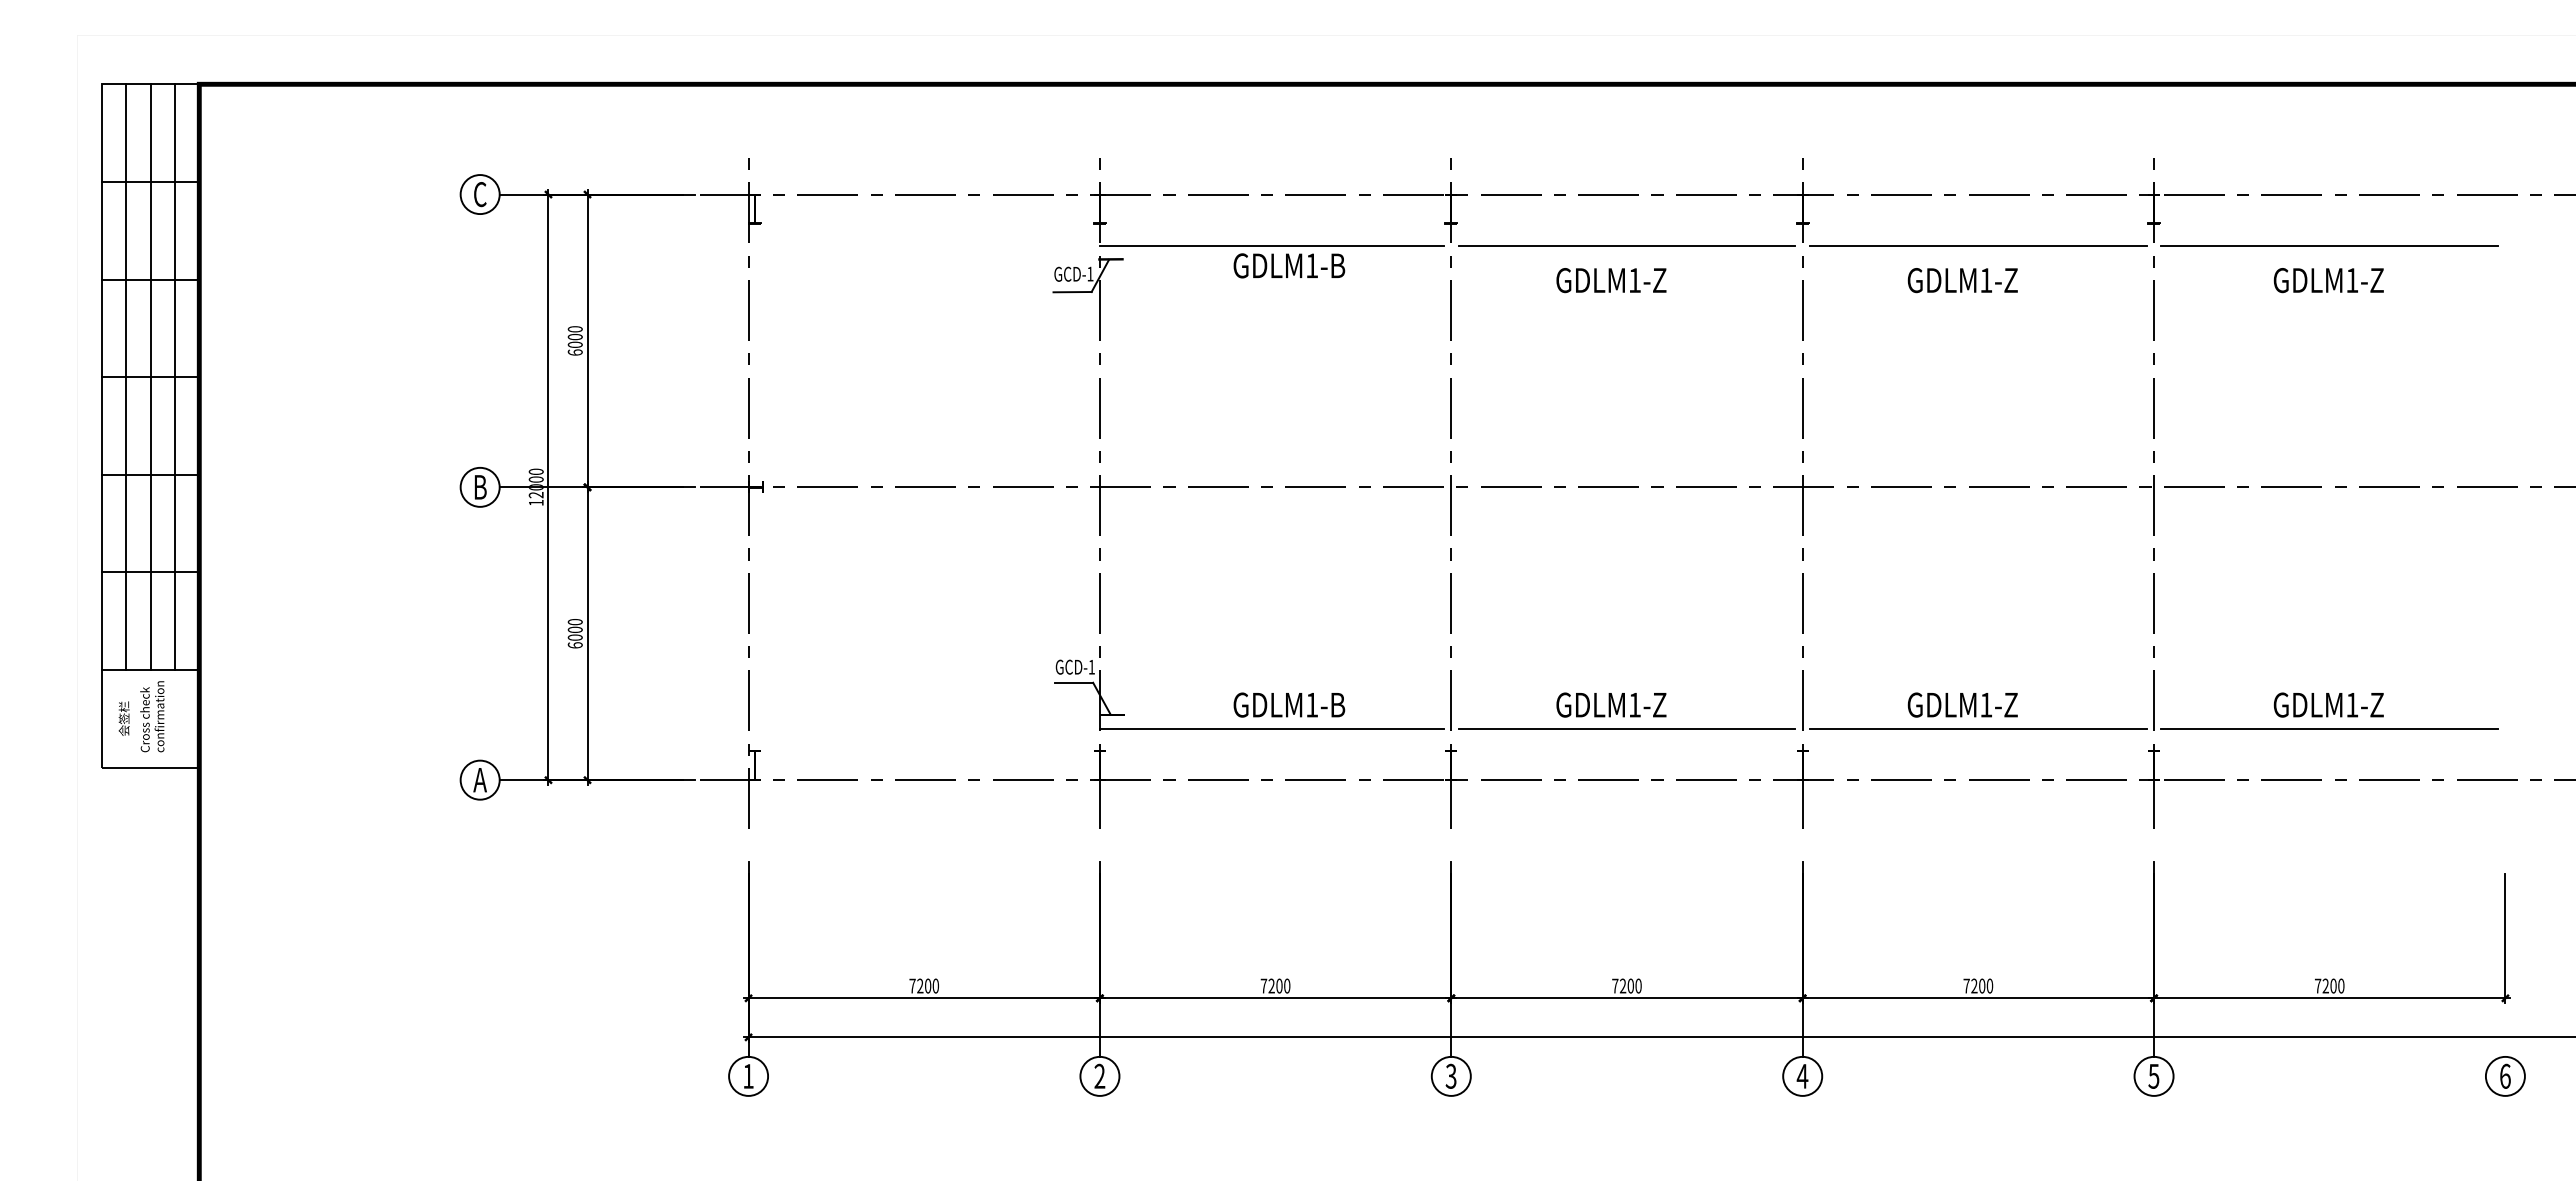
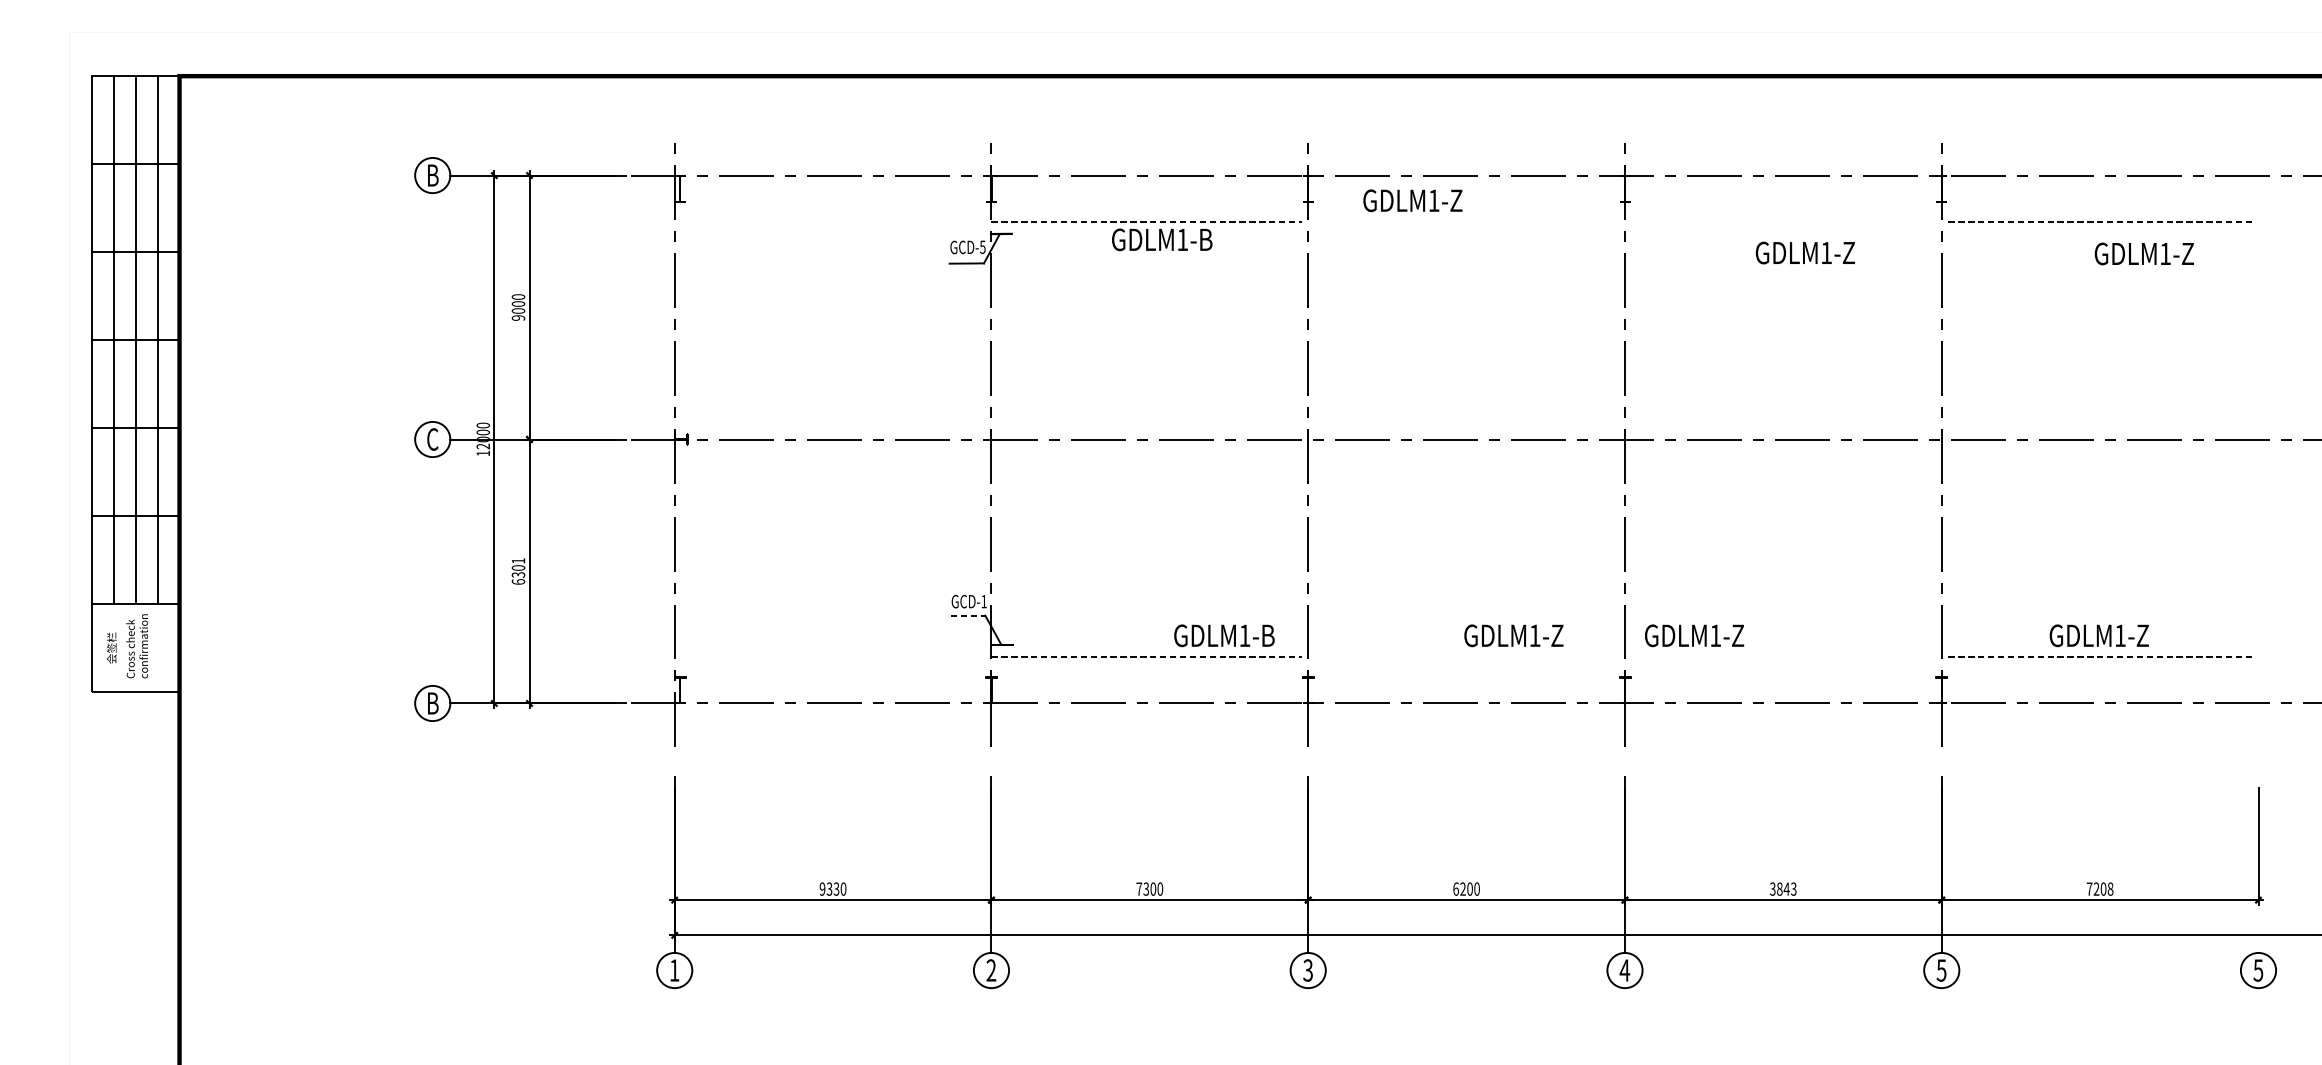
text: (480, 194) -> (433, 175), C -> B
line: (1272, 245) -> (1147, 221), solid -> dashed
line: (1626, 245) -> (1466, 221), removed
line: (1978, 245) -> (1783, 221), removed
line: (2330, 245) -> (2100, 221), solid -> dashed
text: (1090, 273) -> (982, 246), GCD-1 -> GCD-5
text: (1611, 280) -> (1412, 200), moved
text: (1962, 280) -> (1805, 253), moved
text: (2328, 280) -> (2144, 253), moved
text: (574, 352) -> (517, 317), 6000 -> 9000
text: (480, 486) -> (433, 438), B -> C
text: (574, 629) -> (517, 567), 6000 -> 6301
line: (1074, 682) -> (968, 615), solid -> dashed
text: (1289, 704) -> (1224, 635), moved
text: (1611, 704) -> (1513, 635), moved
text: (1962, 704) -> (1694, 635), moved
line: (1272, 728) -> (1147, 656), solid -> dashed
line: (1626, 728) -> (1466, 656), removed
line: (1978, 728) -> (1783, 656), removed
line: (2330, 728) -> (2100, 656), solid -> dashed
text: (479, 780) -> (432, 703), A -> B
text: (920, 985) -> (829, 888), 7200 -> 9330
text: (1615, 985) -> (1456, 888), 7200 -> 6200
text: (1978, 985) -> (1783, 888), 7200 -> 3843
text: (1271, 986) -> (1146, 889), 7200 -> 7300
text: (2341, 986) -> (2110, 889), 7200 -> 7208
text: (2504, 1075) -> (2257, 969), 6 -> 5

